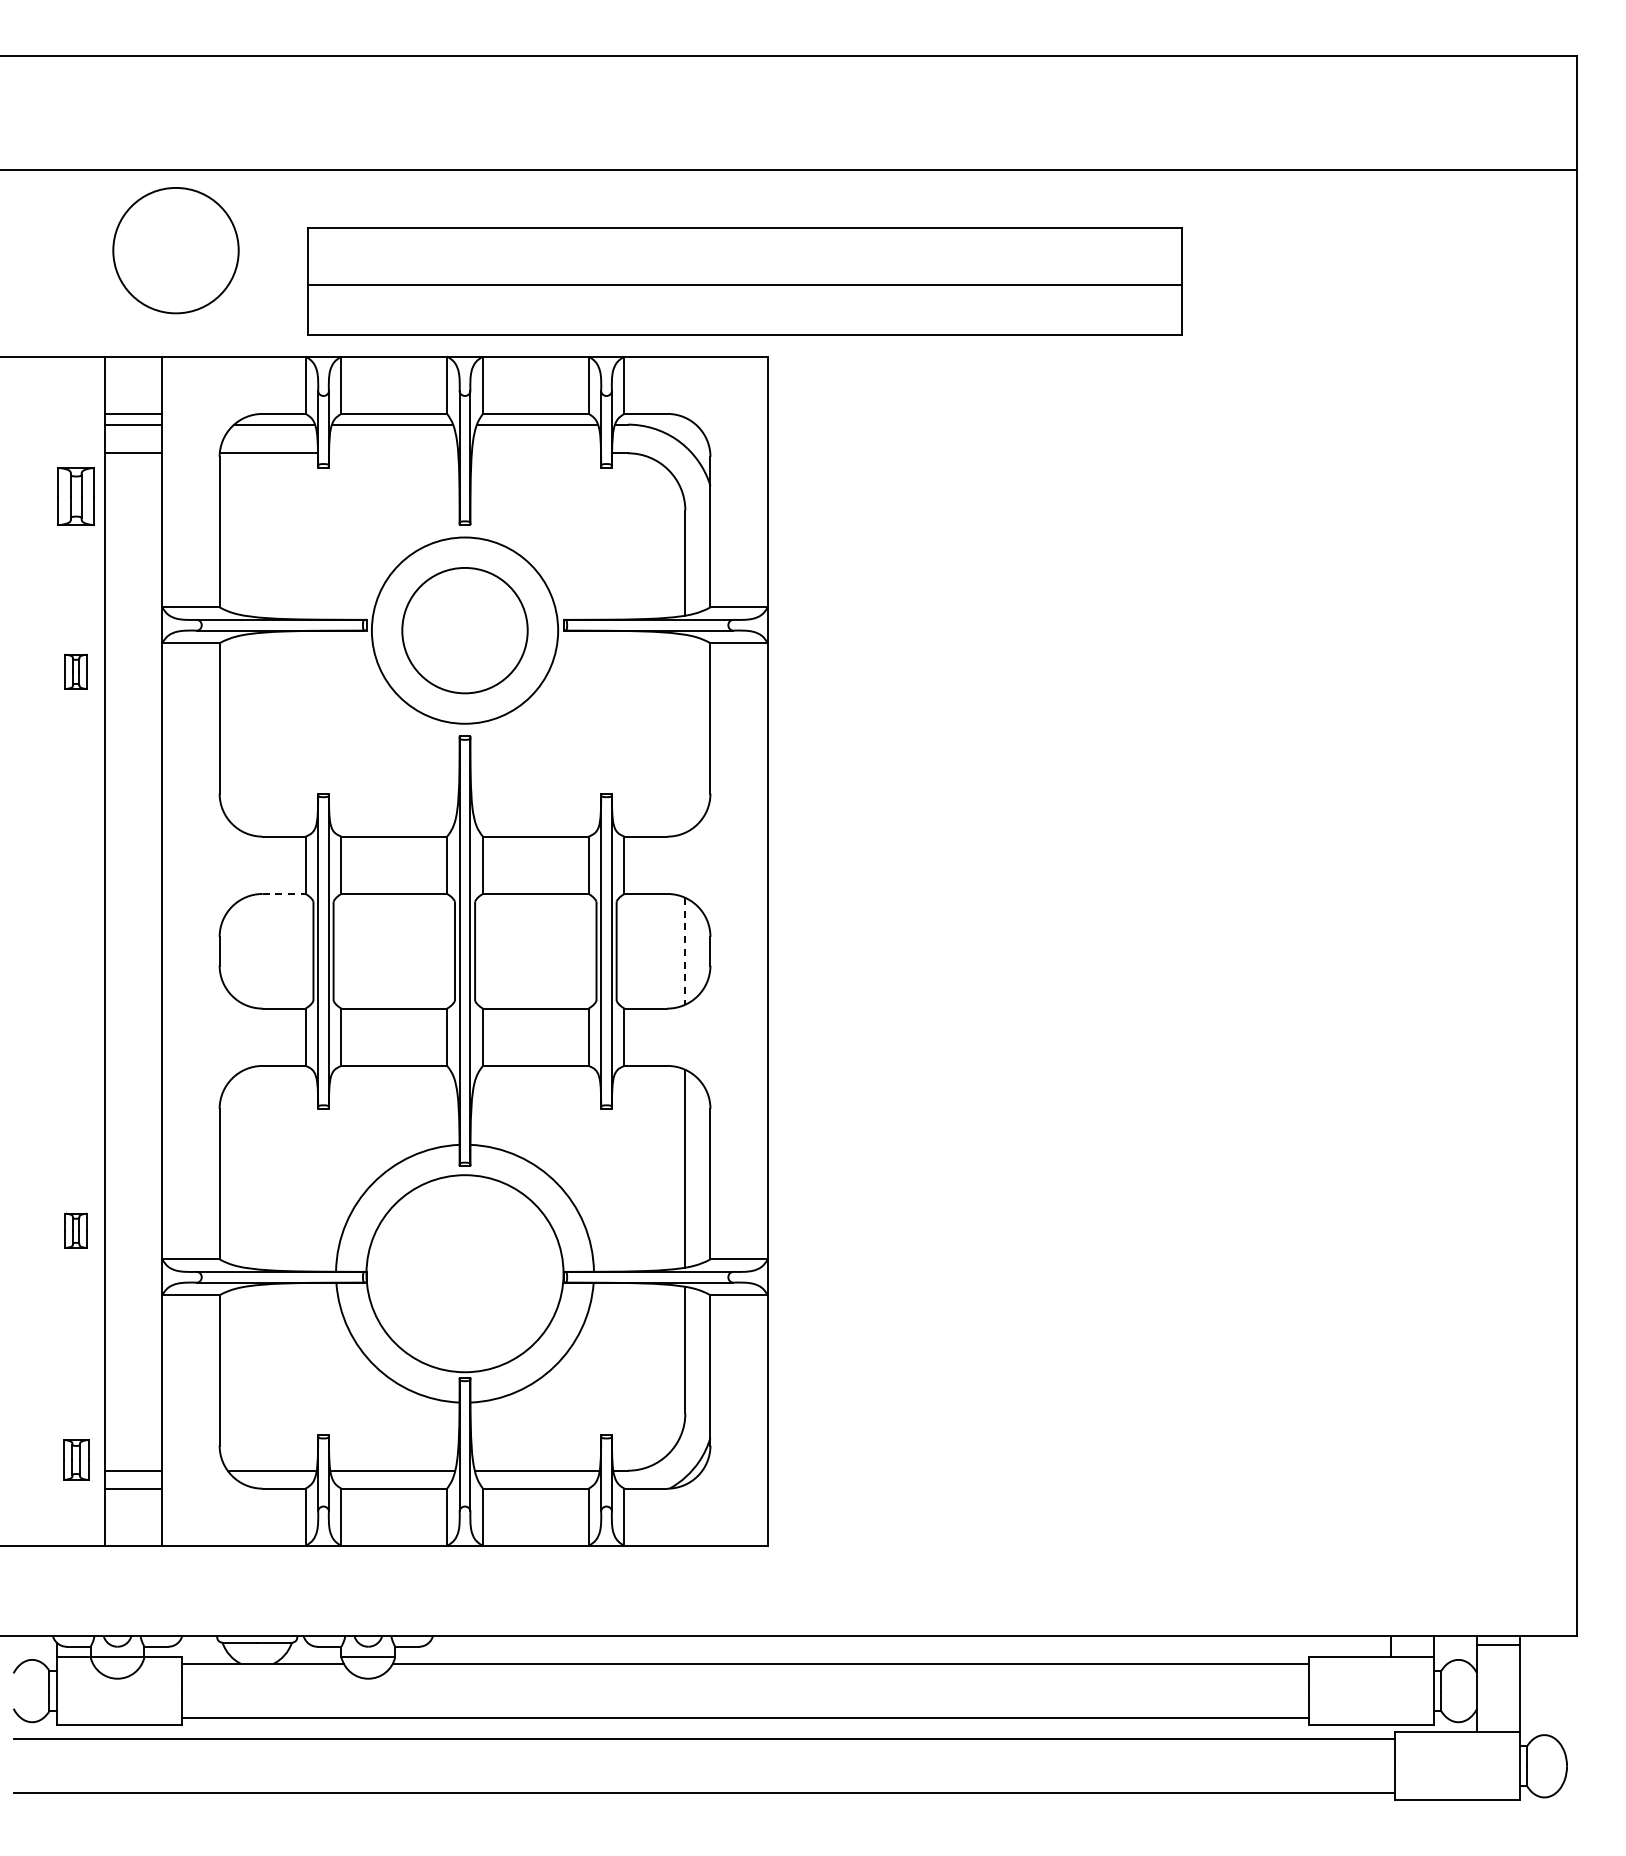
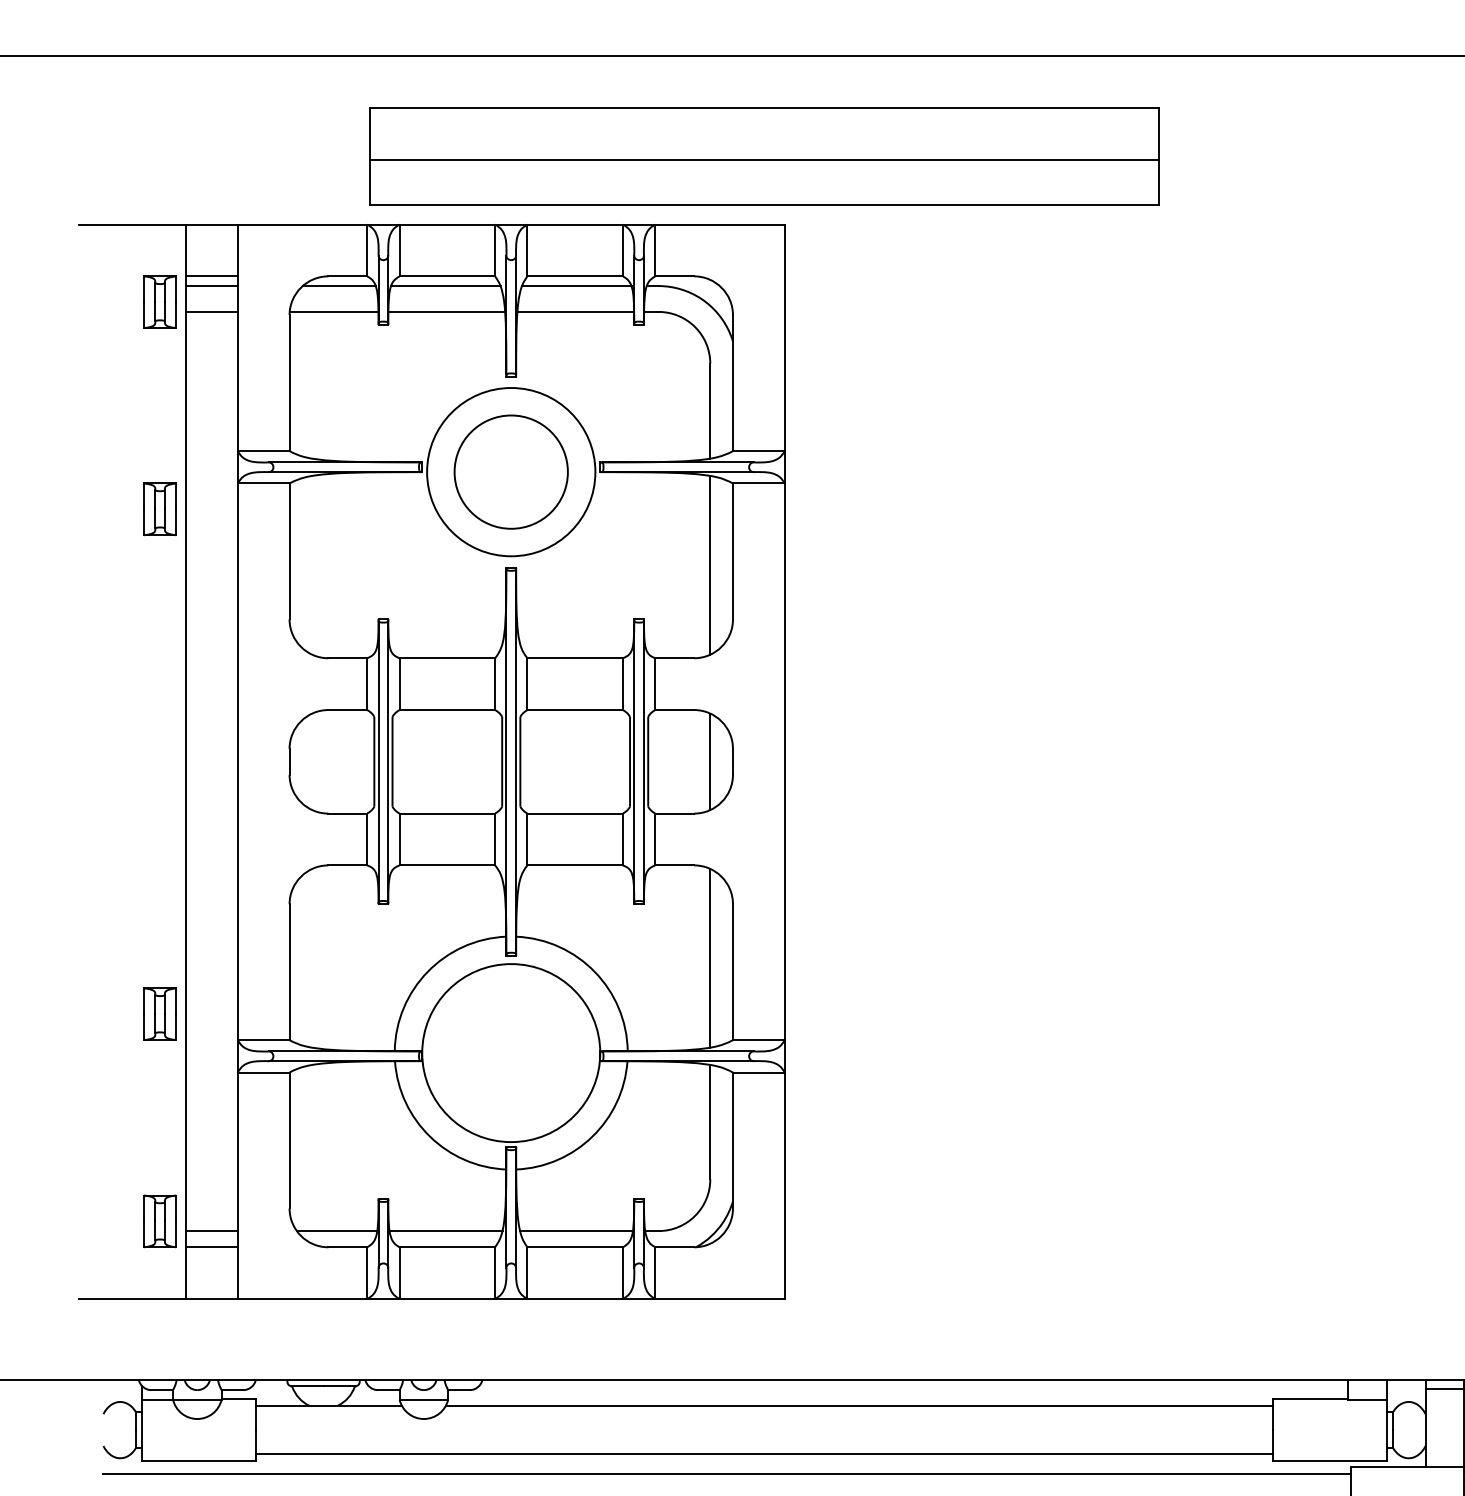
circle: (175, 250) -> (249, 128), removed
line: (393, 453) -> (446, 312), added
line: (536, 453) -> (575, 312), added
part: (75, 496) -> (159, 302), moved
part: (75, 671) -> (159, 509), size x1.67
line: (685, 733) -> (710, 565), added
line: (284, 893) -> (348, 709), dashed -> solid
line: (685, 951) -> (710, 762), dashed -> solid
part: (75, 1230) -> (159, 1014), size x1.67
part: (75, 1459) -> (159, 1220), size x1.43

